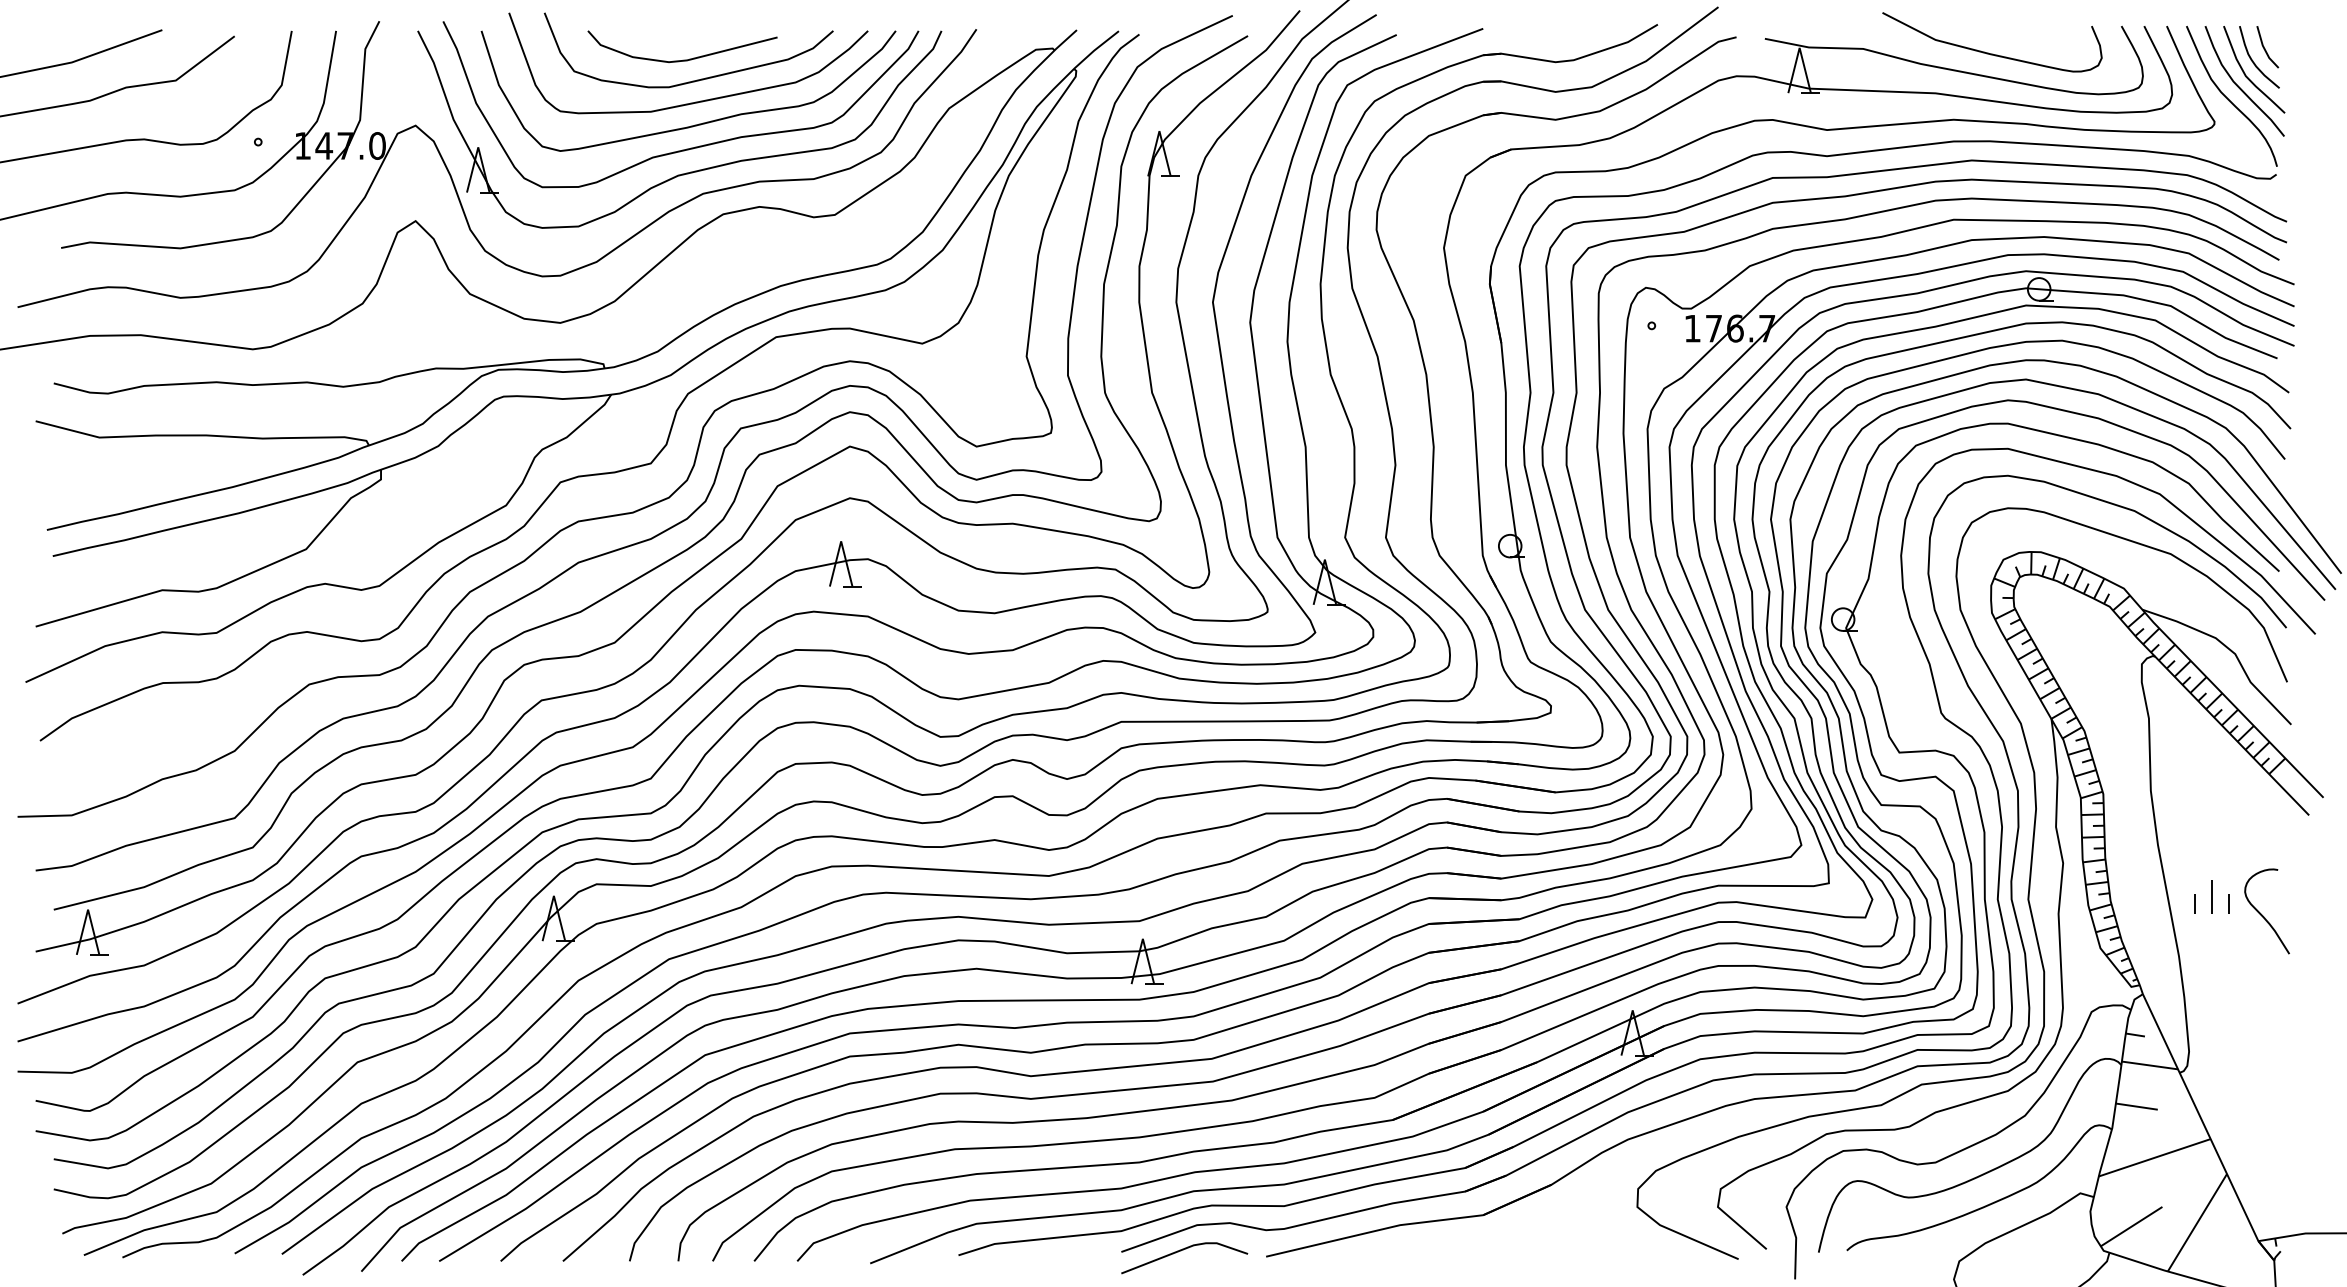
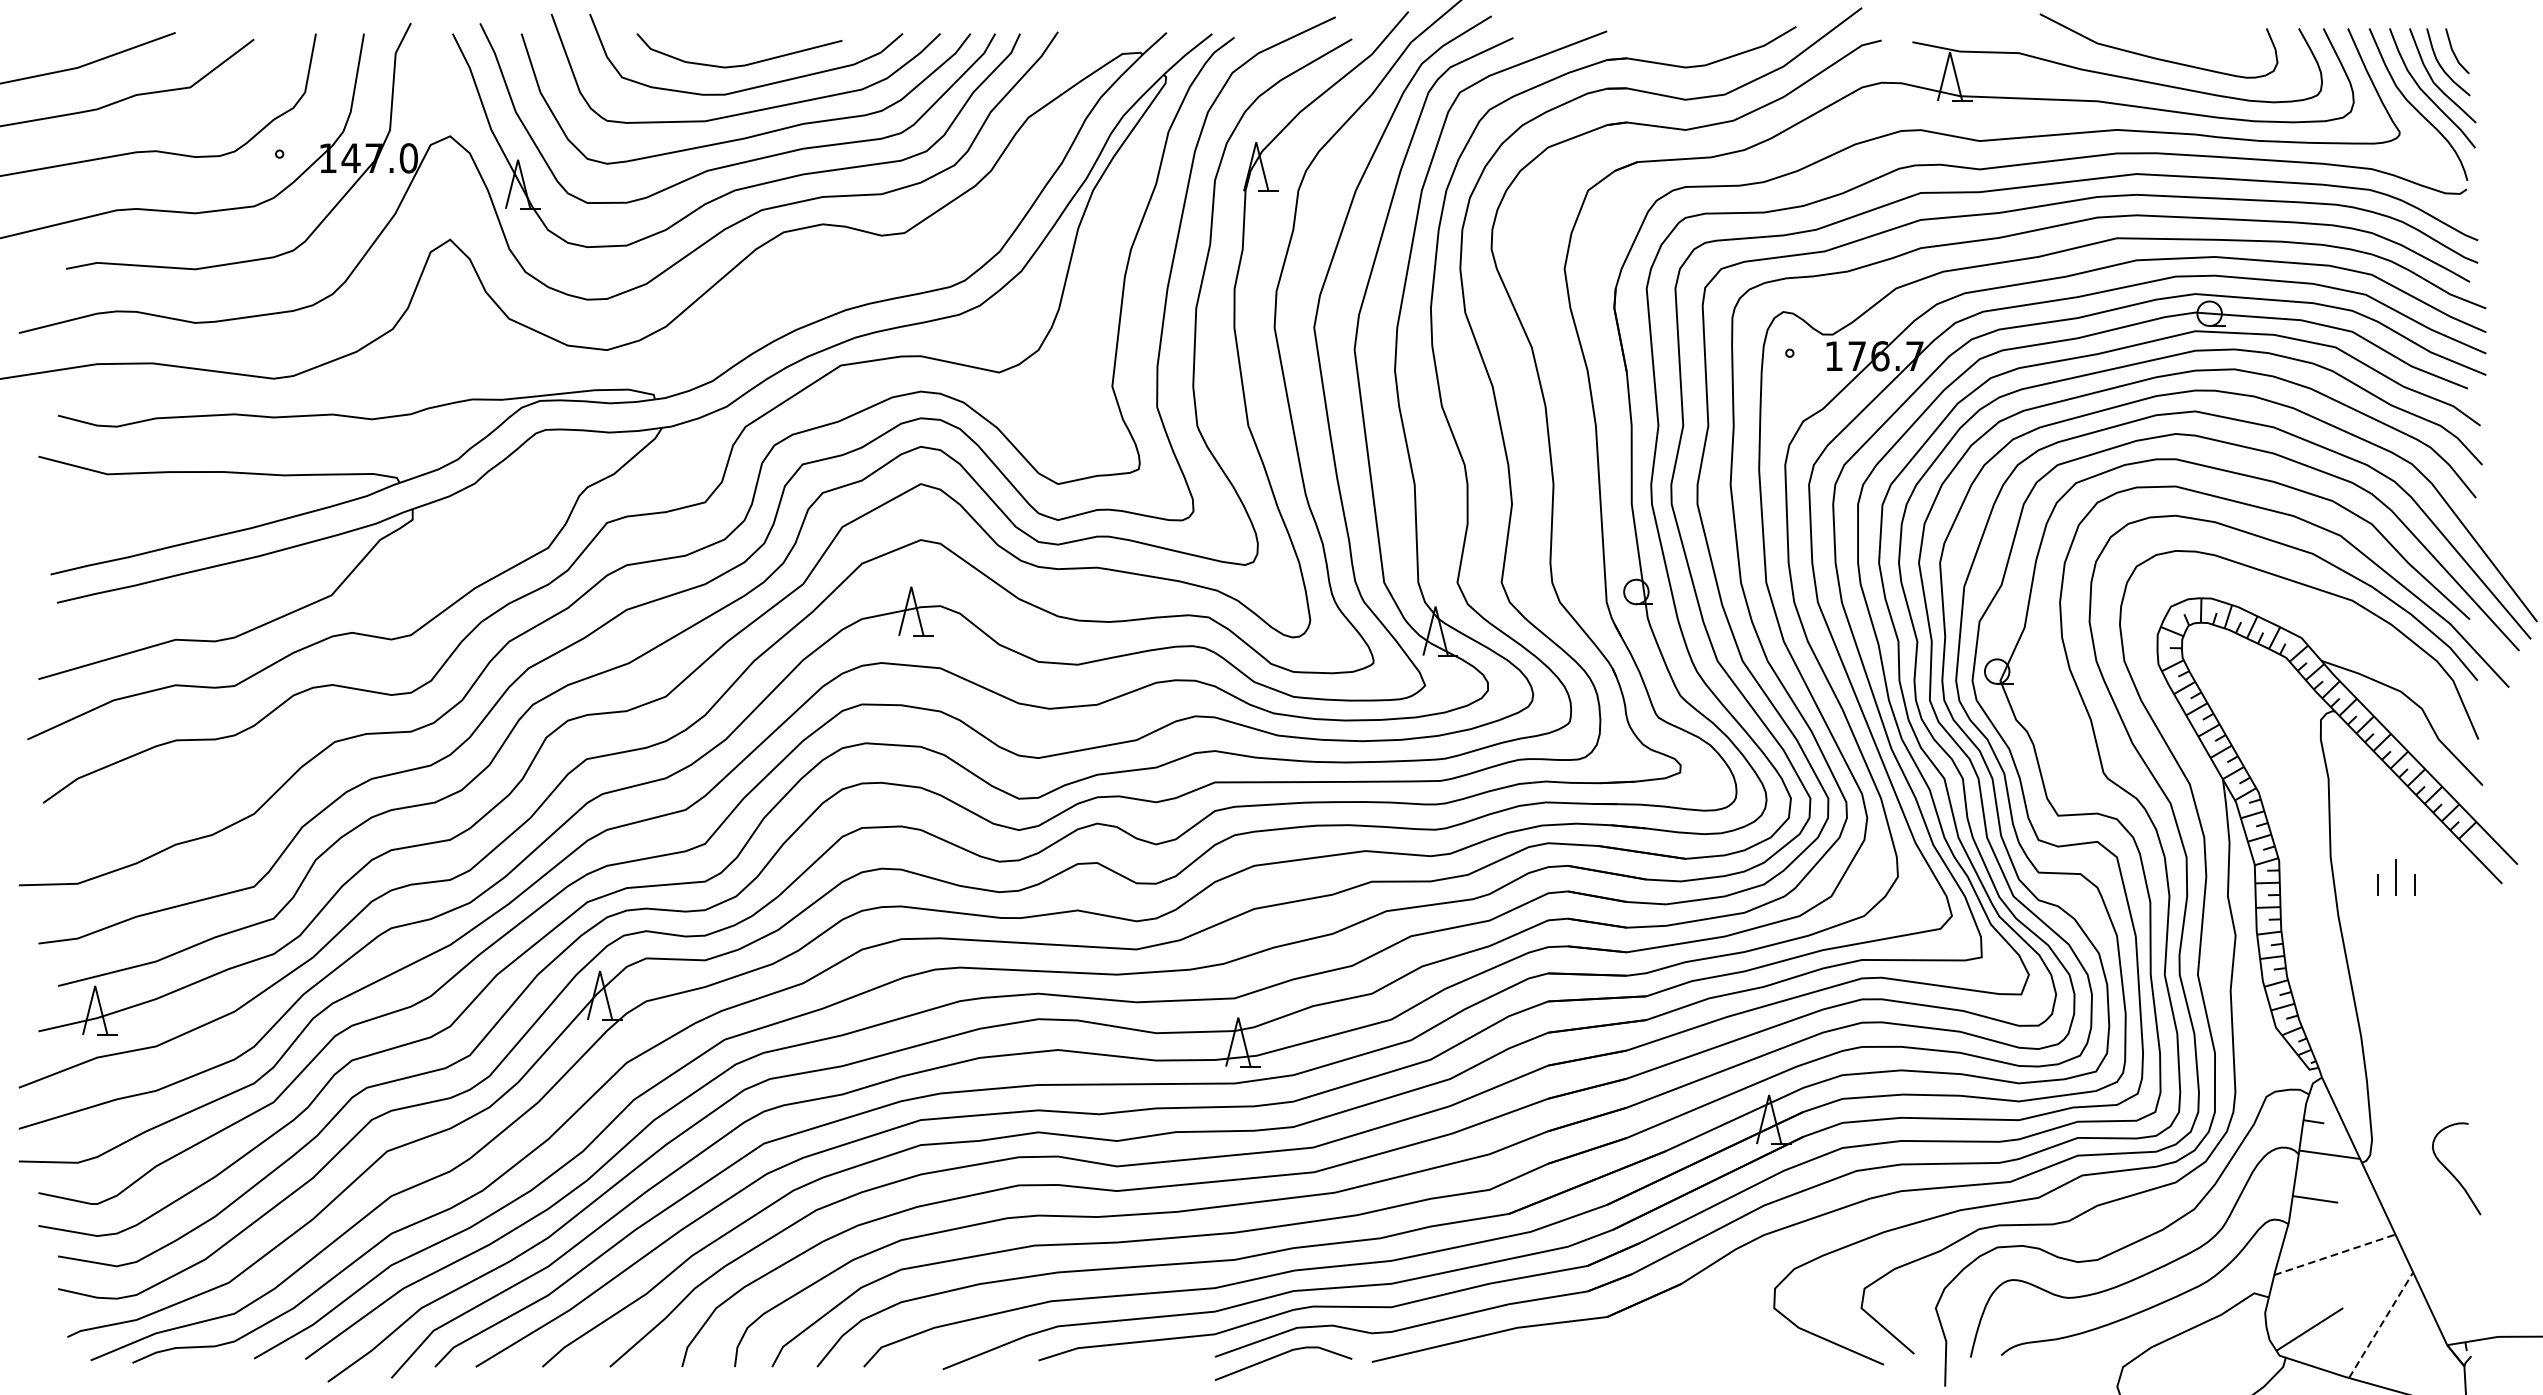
part: (2211, 896) -> (2396, 876), moved
curve: (2262, 914) -> (2451, 1172), moved
line: (2154, 1157) -> (2334, 1254), solid -> dashed
line: (2197, 1222) -> (2381, 1324), solid -> dashed

